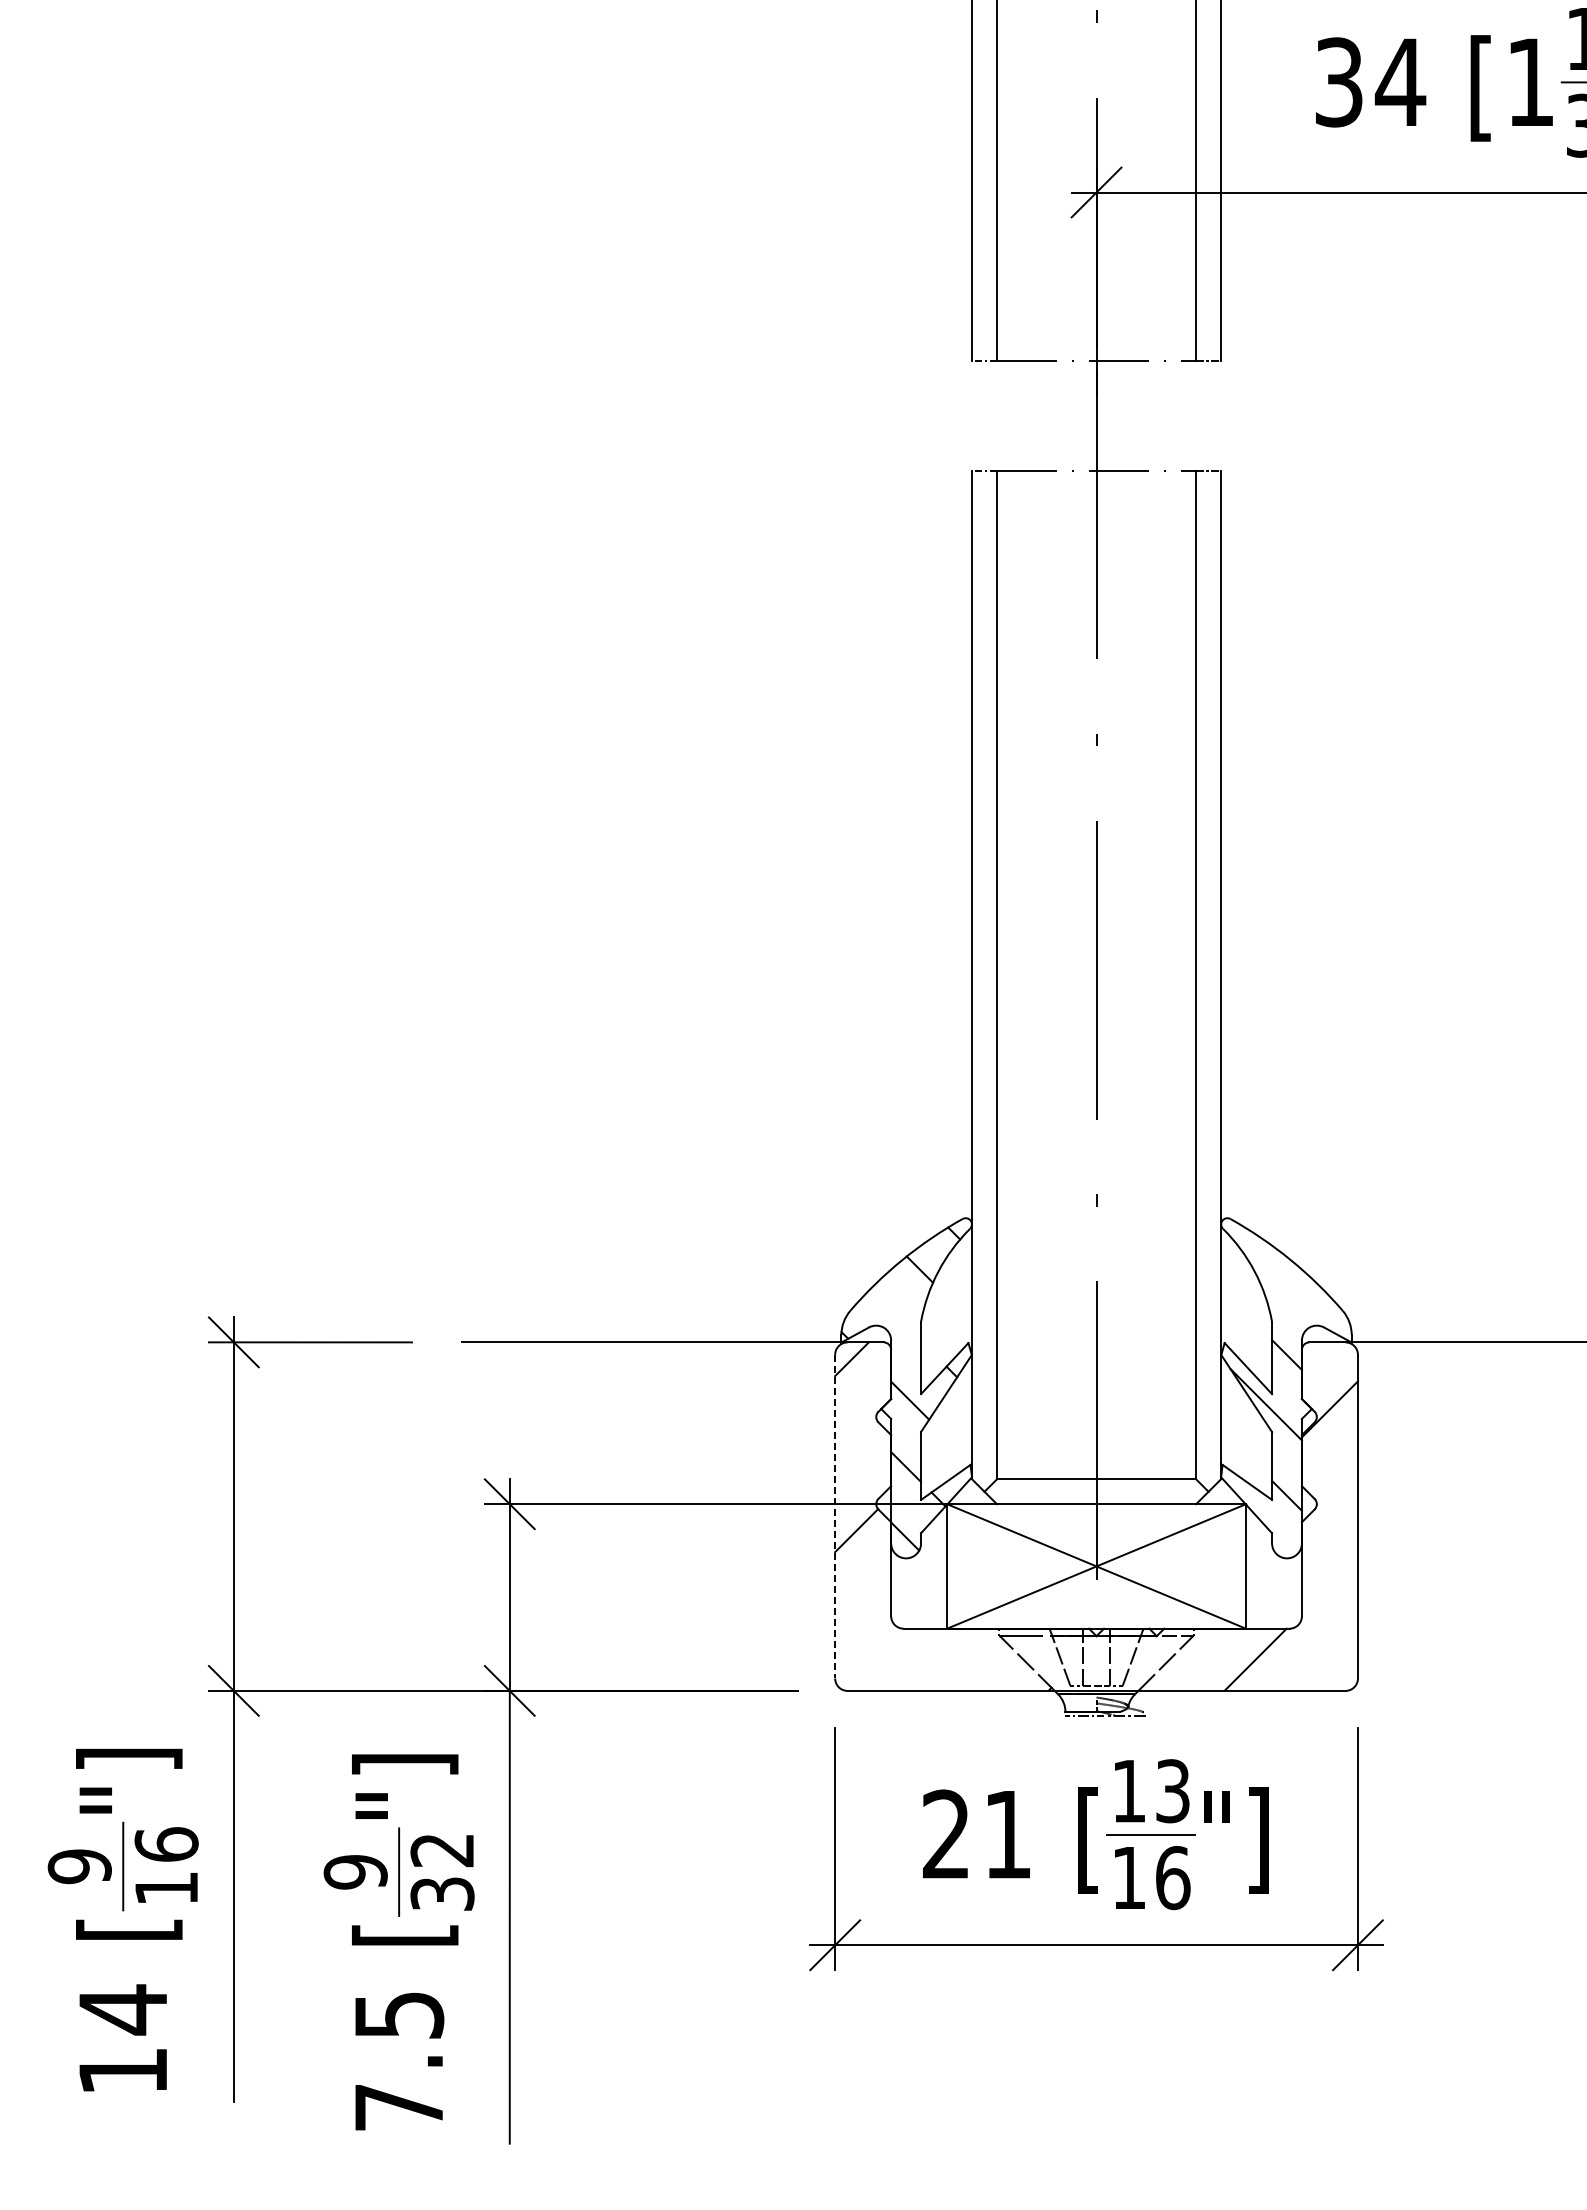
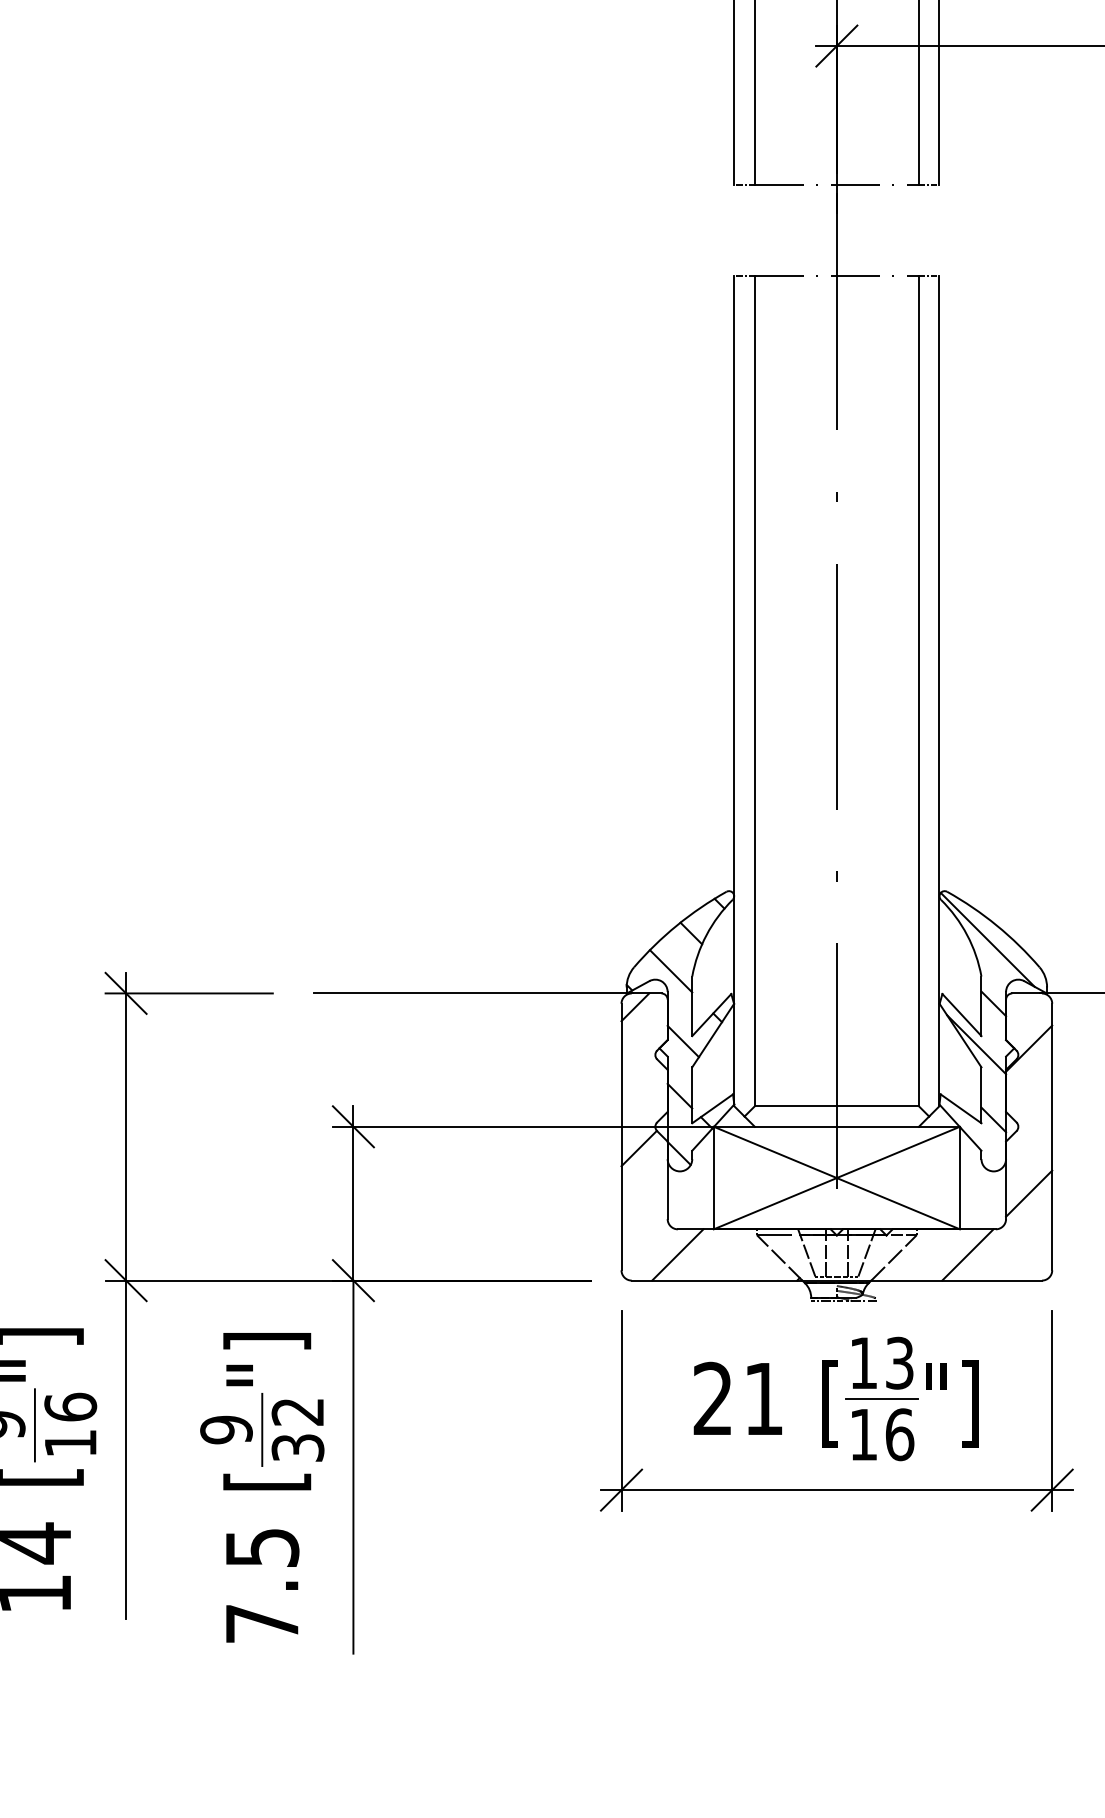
line: (1279, 1277) -> (987, 939), added
line: (895, 1315) -> (671, 971), added
line: (835, 1516) -> (621, 1136), dashed -> solid
line: (1329, 1585) -> (1028, 1193), added
line: (903, 1659) -> (677, 1254), added

